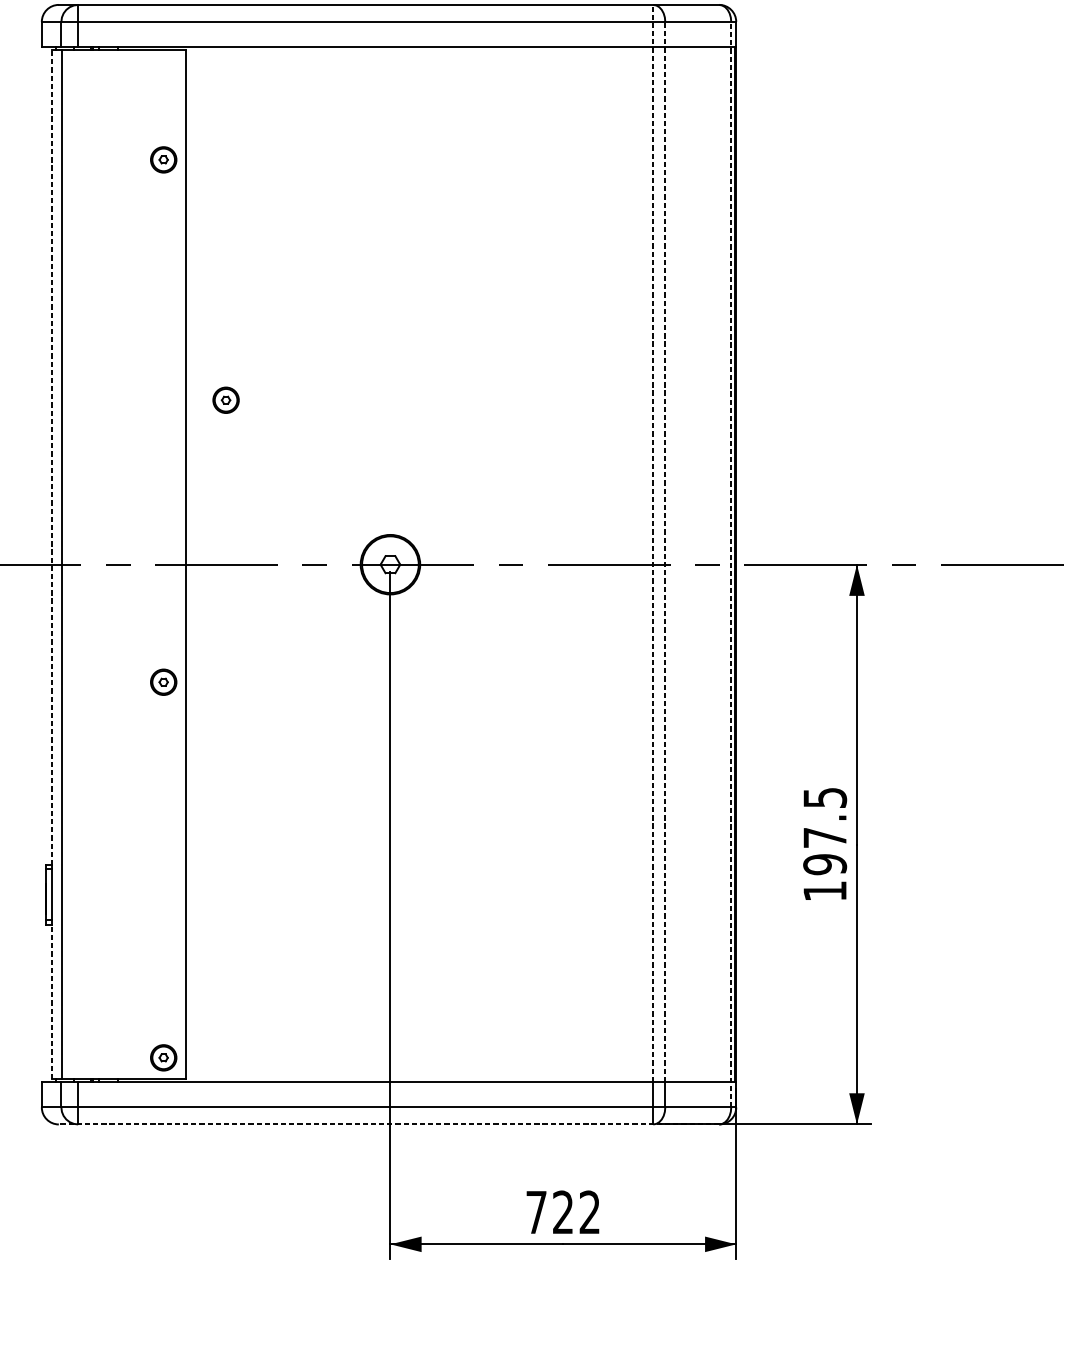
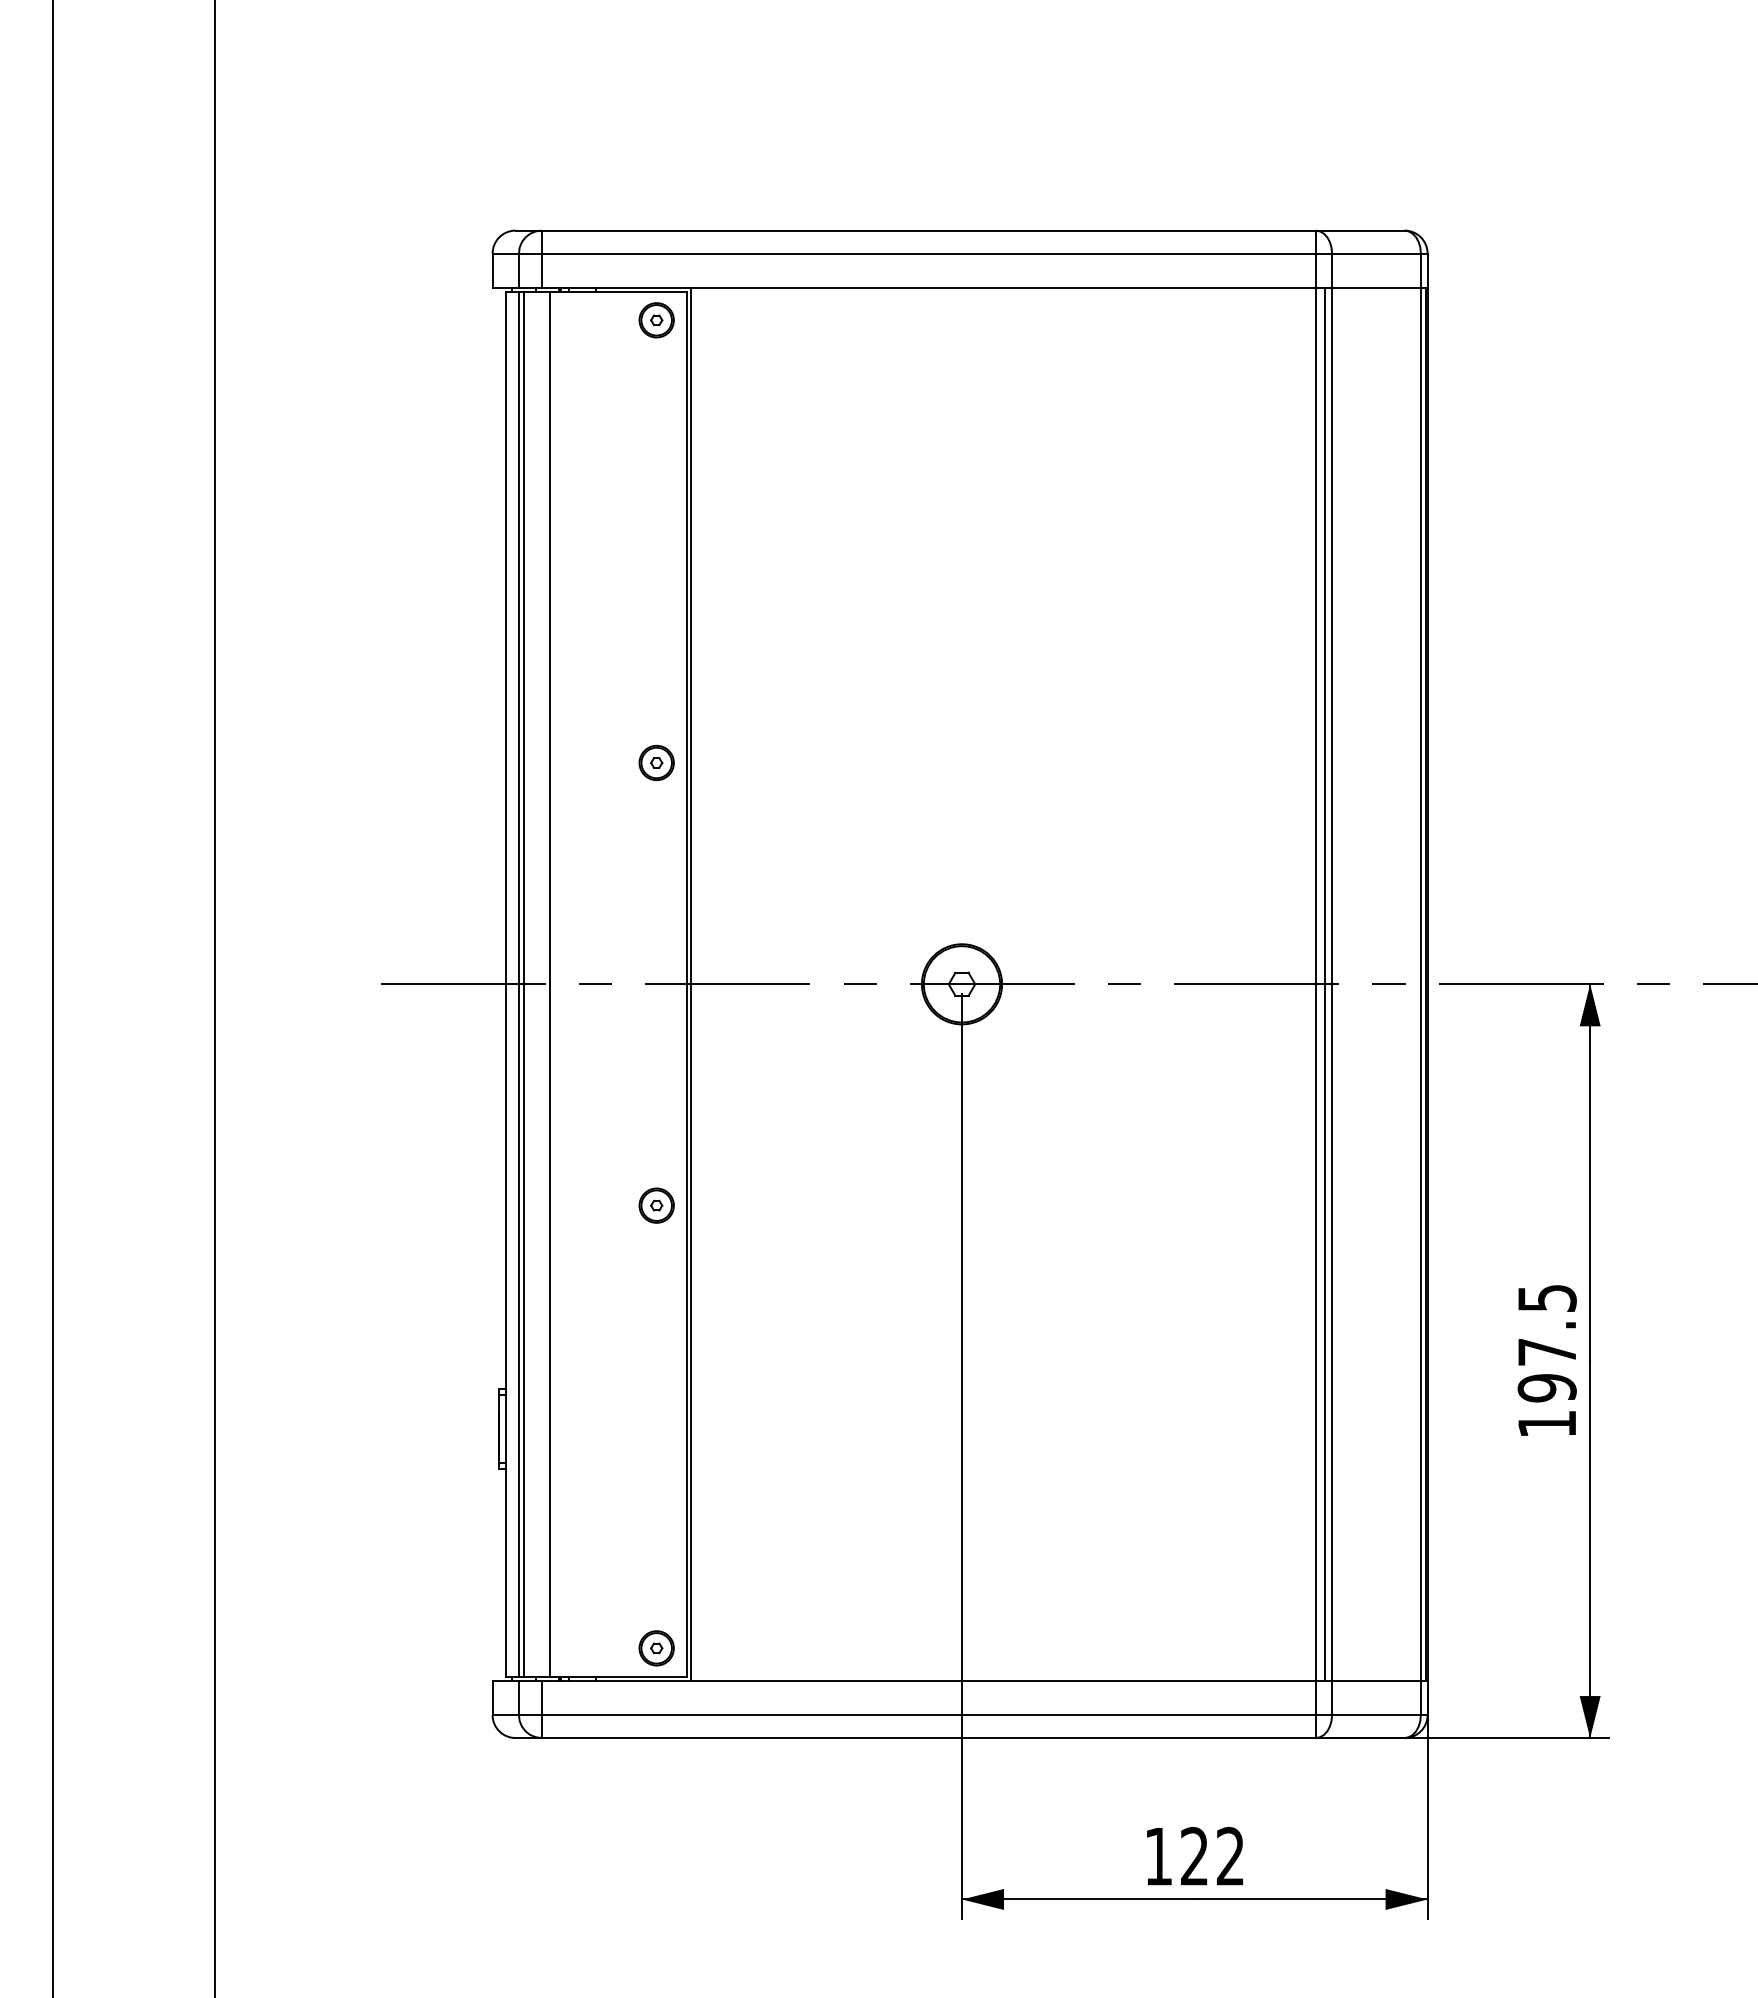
part: (163, 160) -> (656, 320), moved
part: (225, 399) -> (656, 762), moved
line: (52, 457) -> (506, 840), dashed -> solid
line: (652, 543) -> (1315, 955), dashed -> solid
line: (665, 552) -> (1332, 967), dashed -> solid
line: (64, 564) -> (523, 983), added
line: (84, 564) -> (550, 983), added
line: (189, 564) -> (691, 983), added
line: (659, 564) -> (1324, 983), added
line: (730, 564) -> (1420, 984), dashed -> solid
part: (163, 682) -> (656, 1205), moved
line: (52, 1001) -> (506, 1572), dashed -> solid
line: (389, 1124) -> (960, 1738), dashed -> solid
text: (536, 1212) -> (1158, 1856), 722 -> 122

